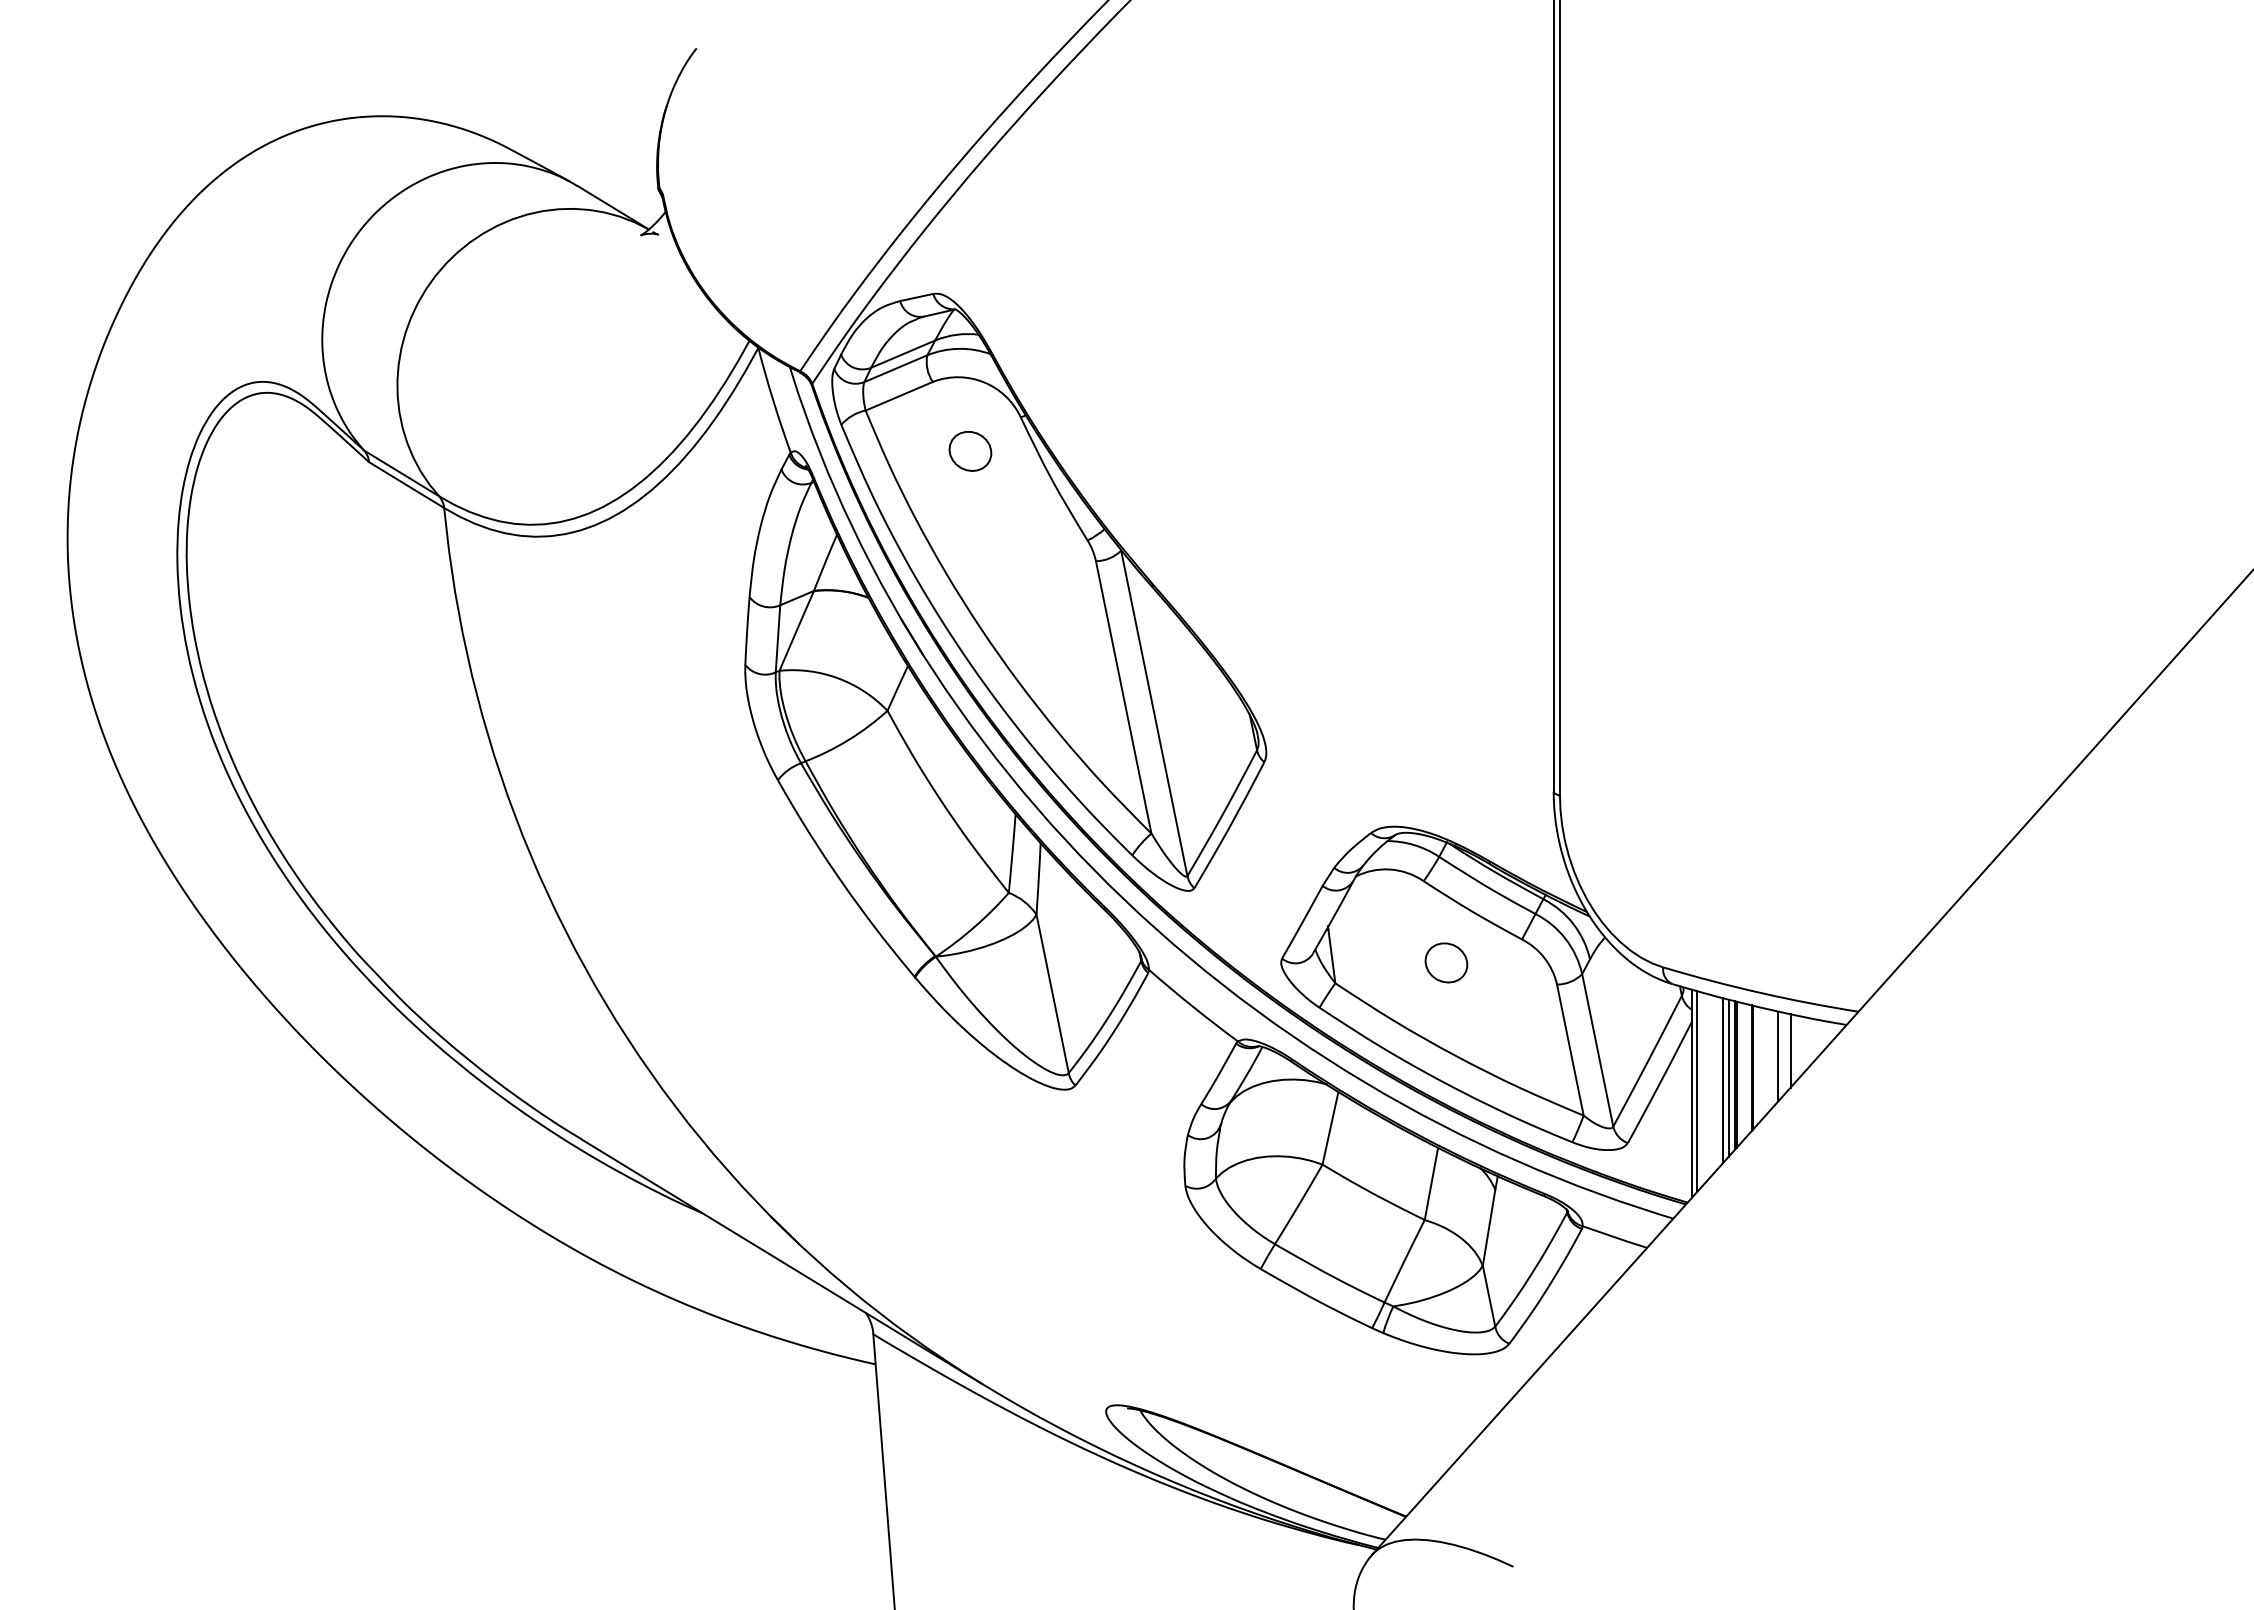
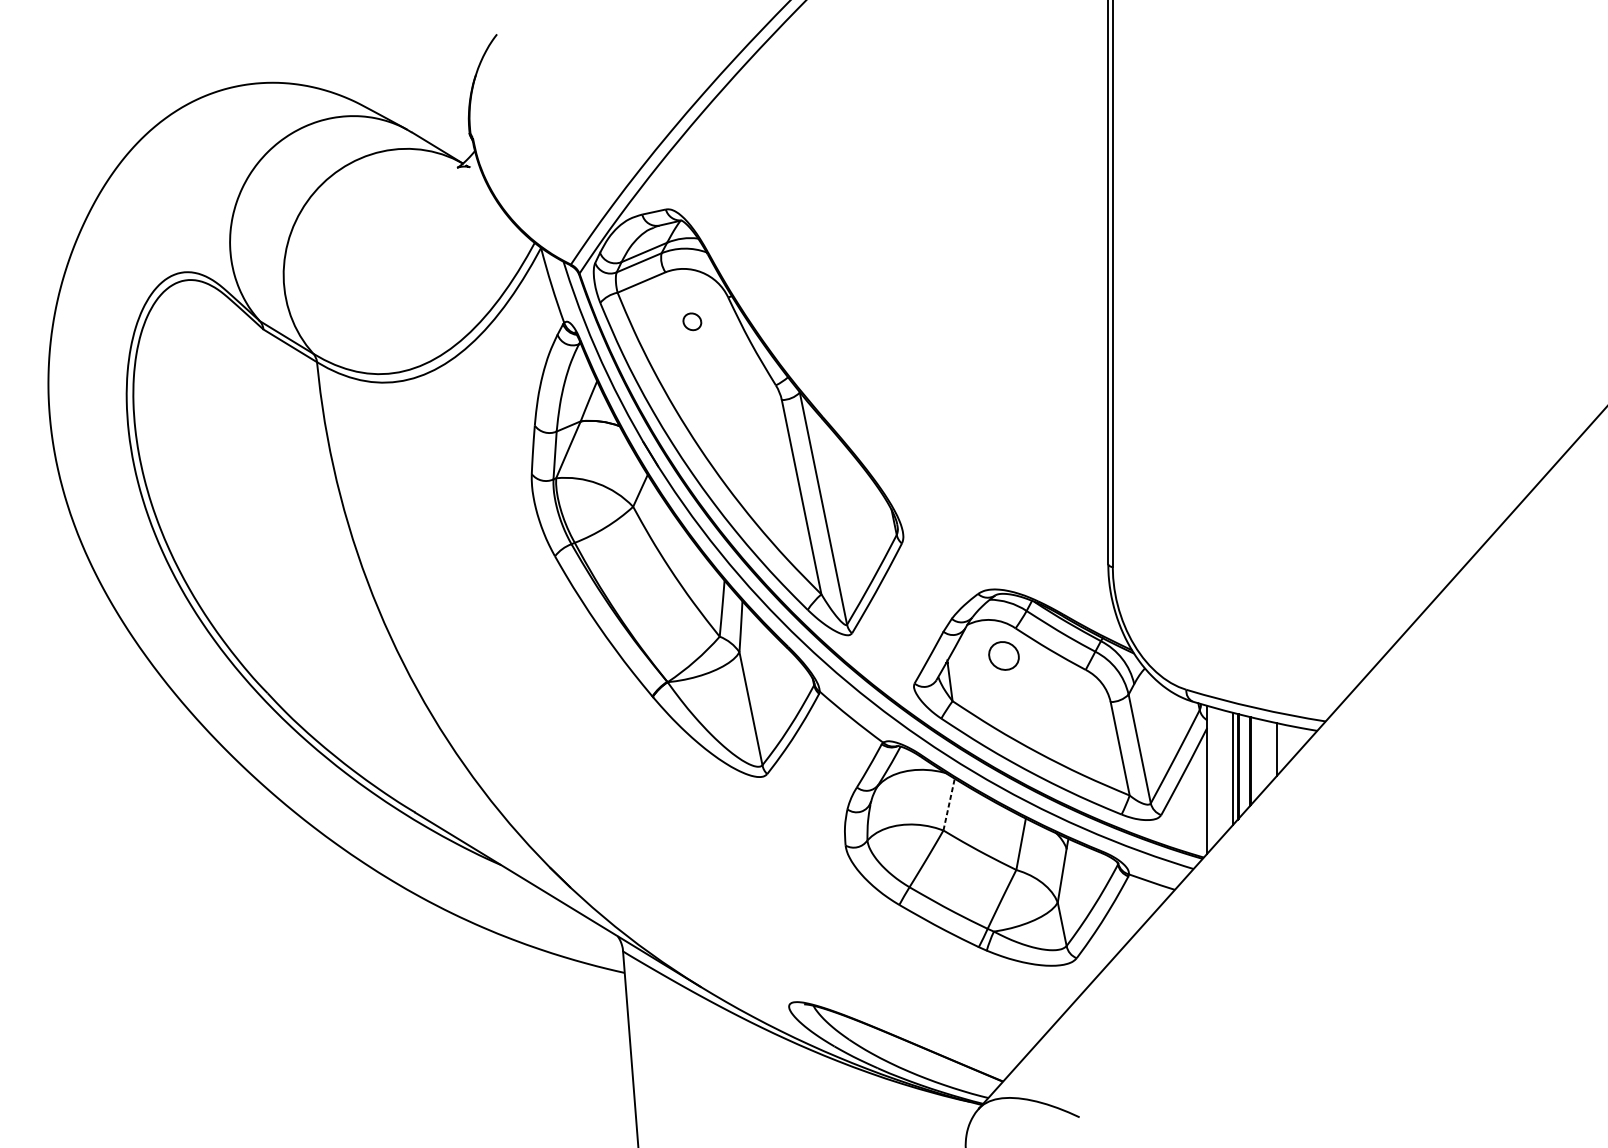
part: (970, 451) -> (692, 321), size x0.6
part: (1446, 962) -> (1004, 655), moved
line: (1778, 1056) -> (1268, 753), removed
line: (1722, 1080) -> (1228, 770), removed
line: (1697, 1091) -> (1210, 778), removed
line: (1330, 1127) -> (949, 804), solid -> dashed

